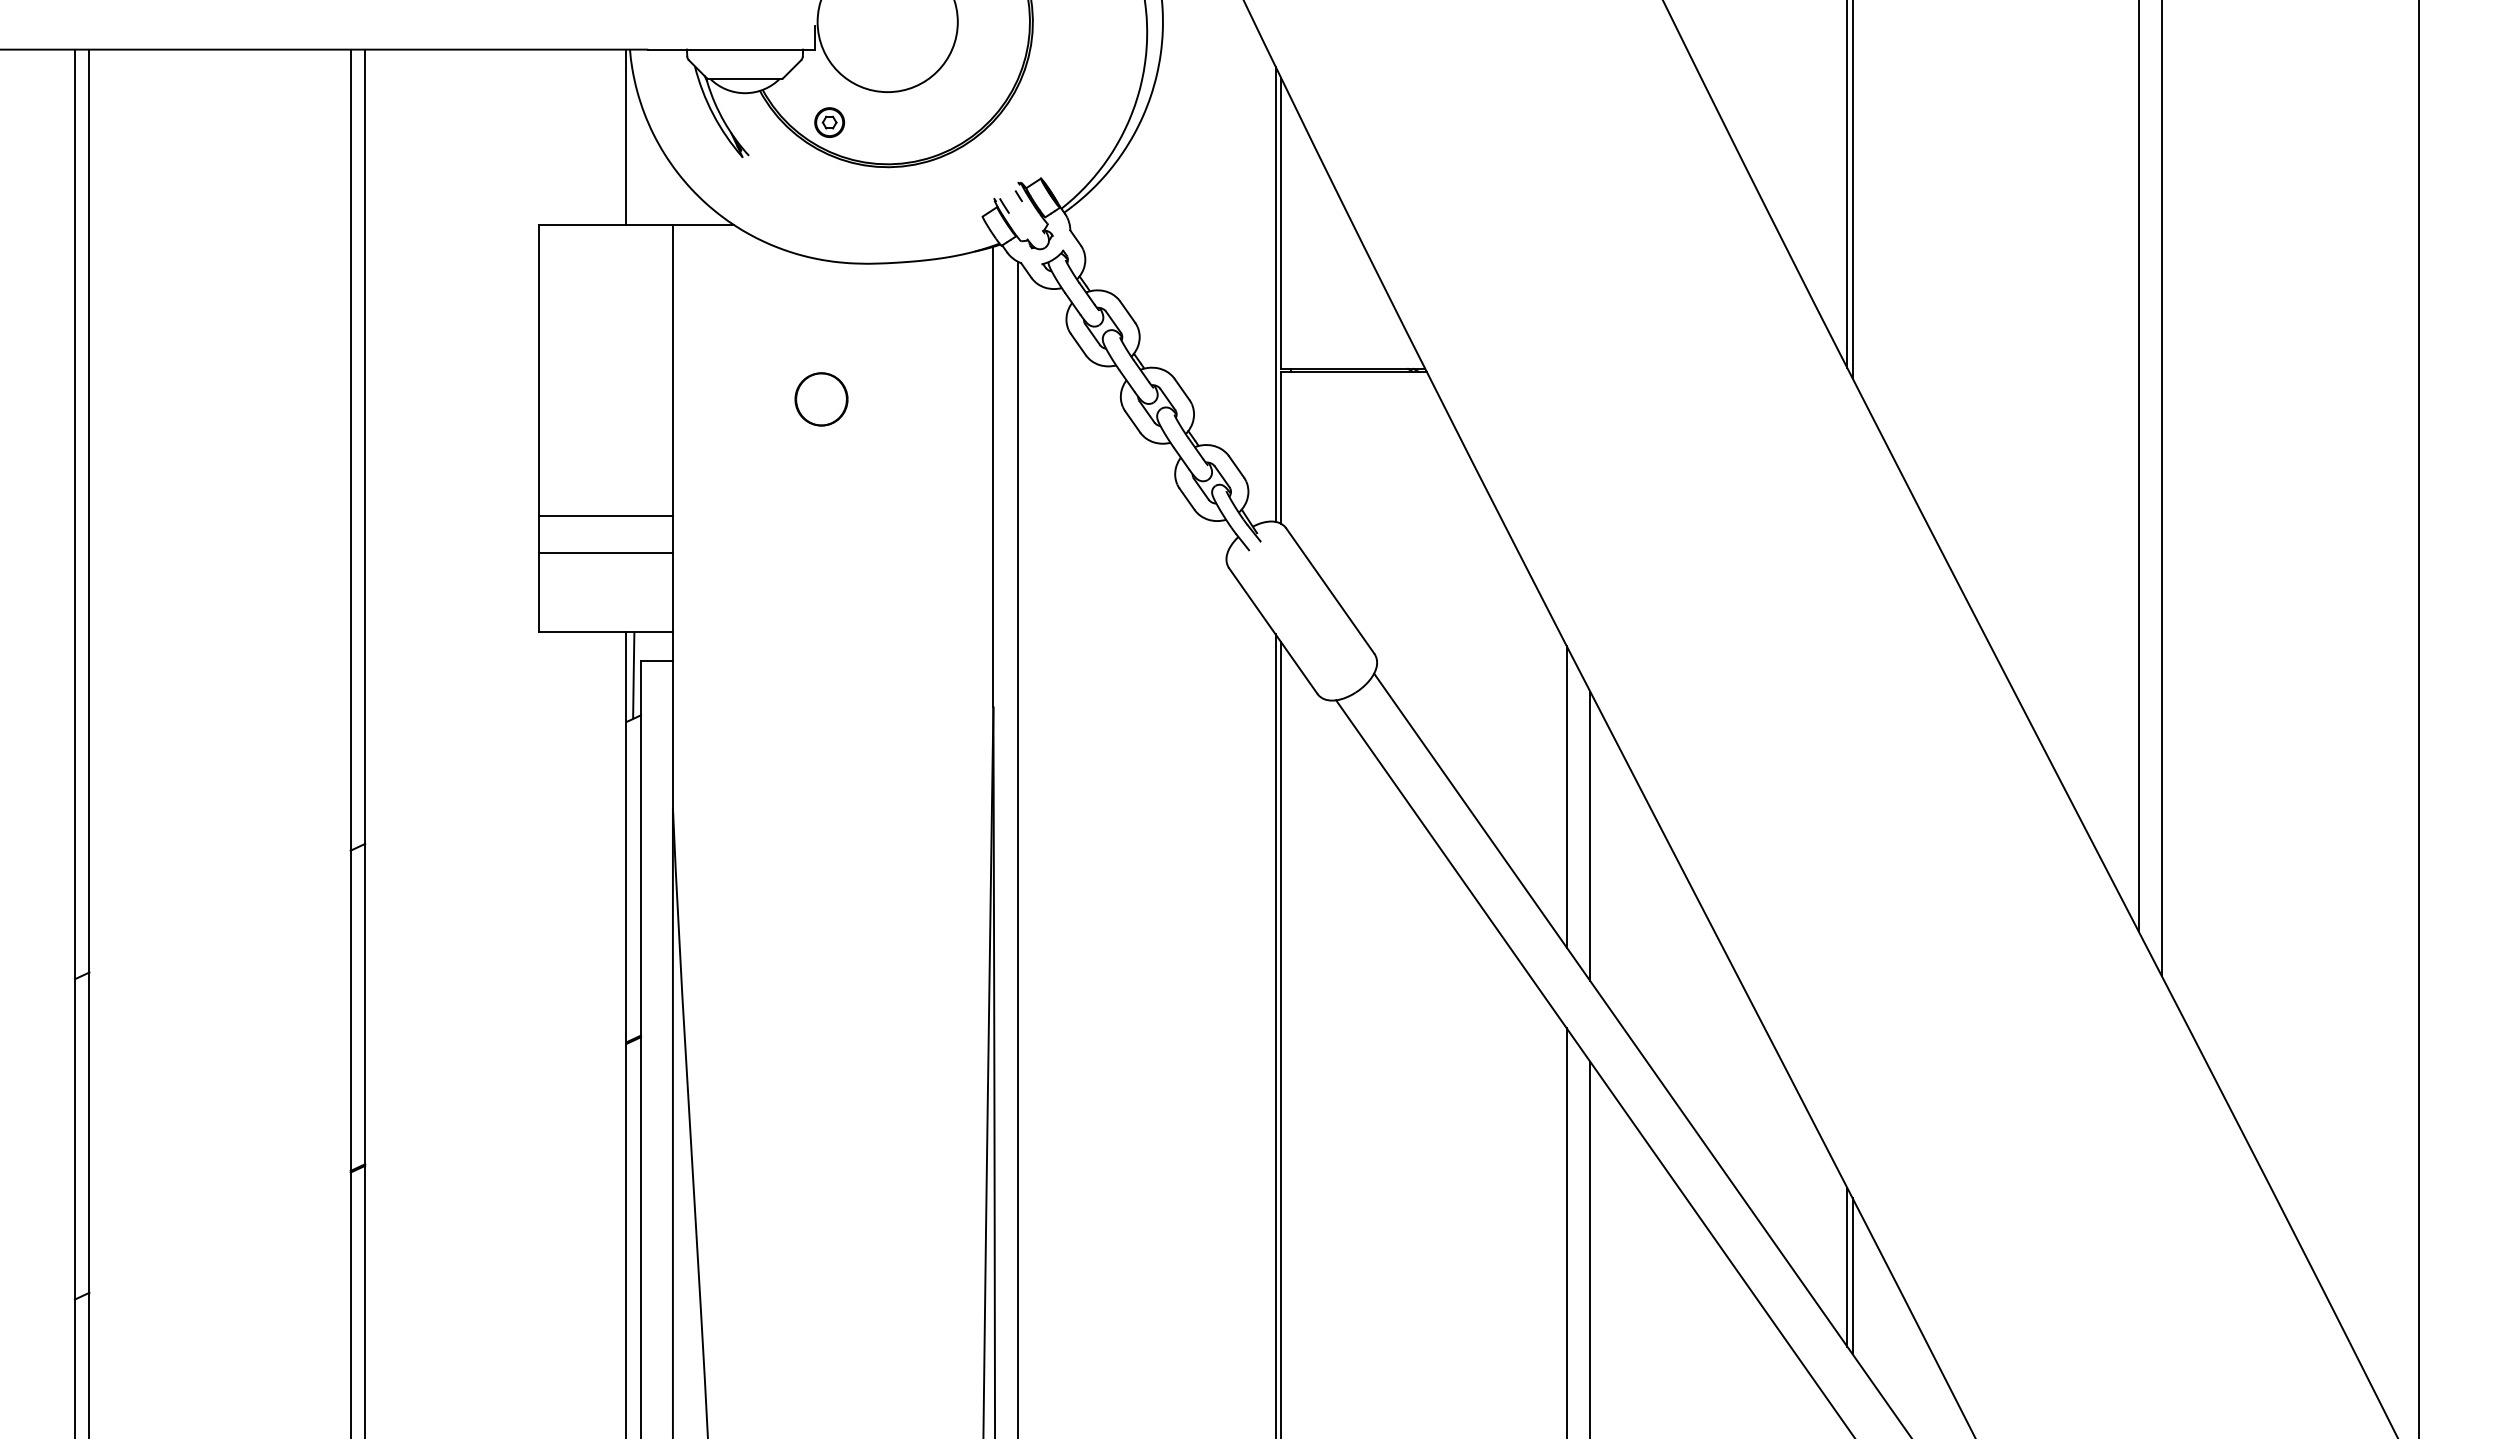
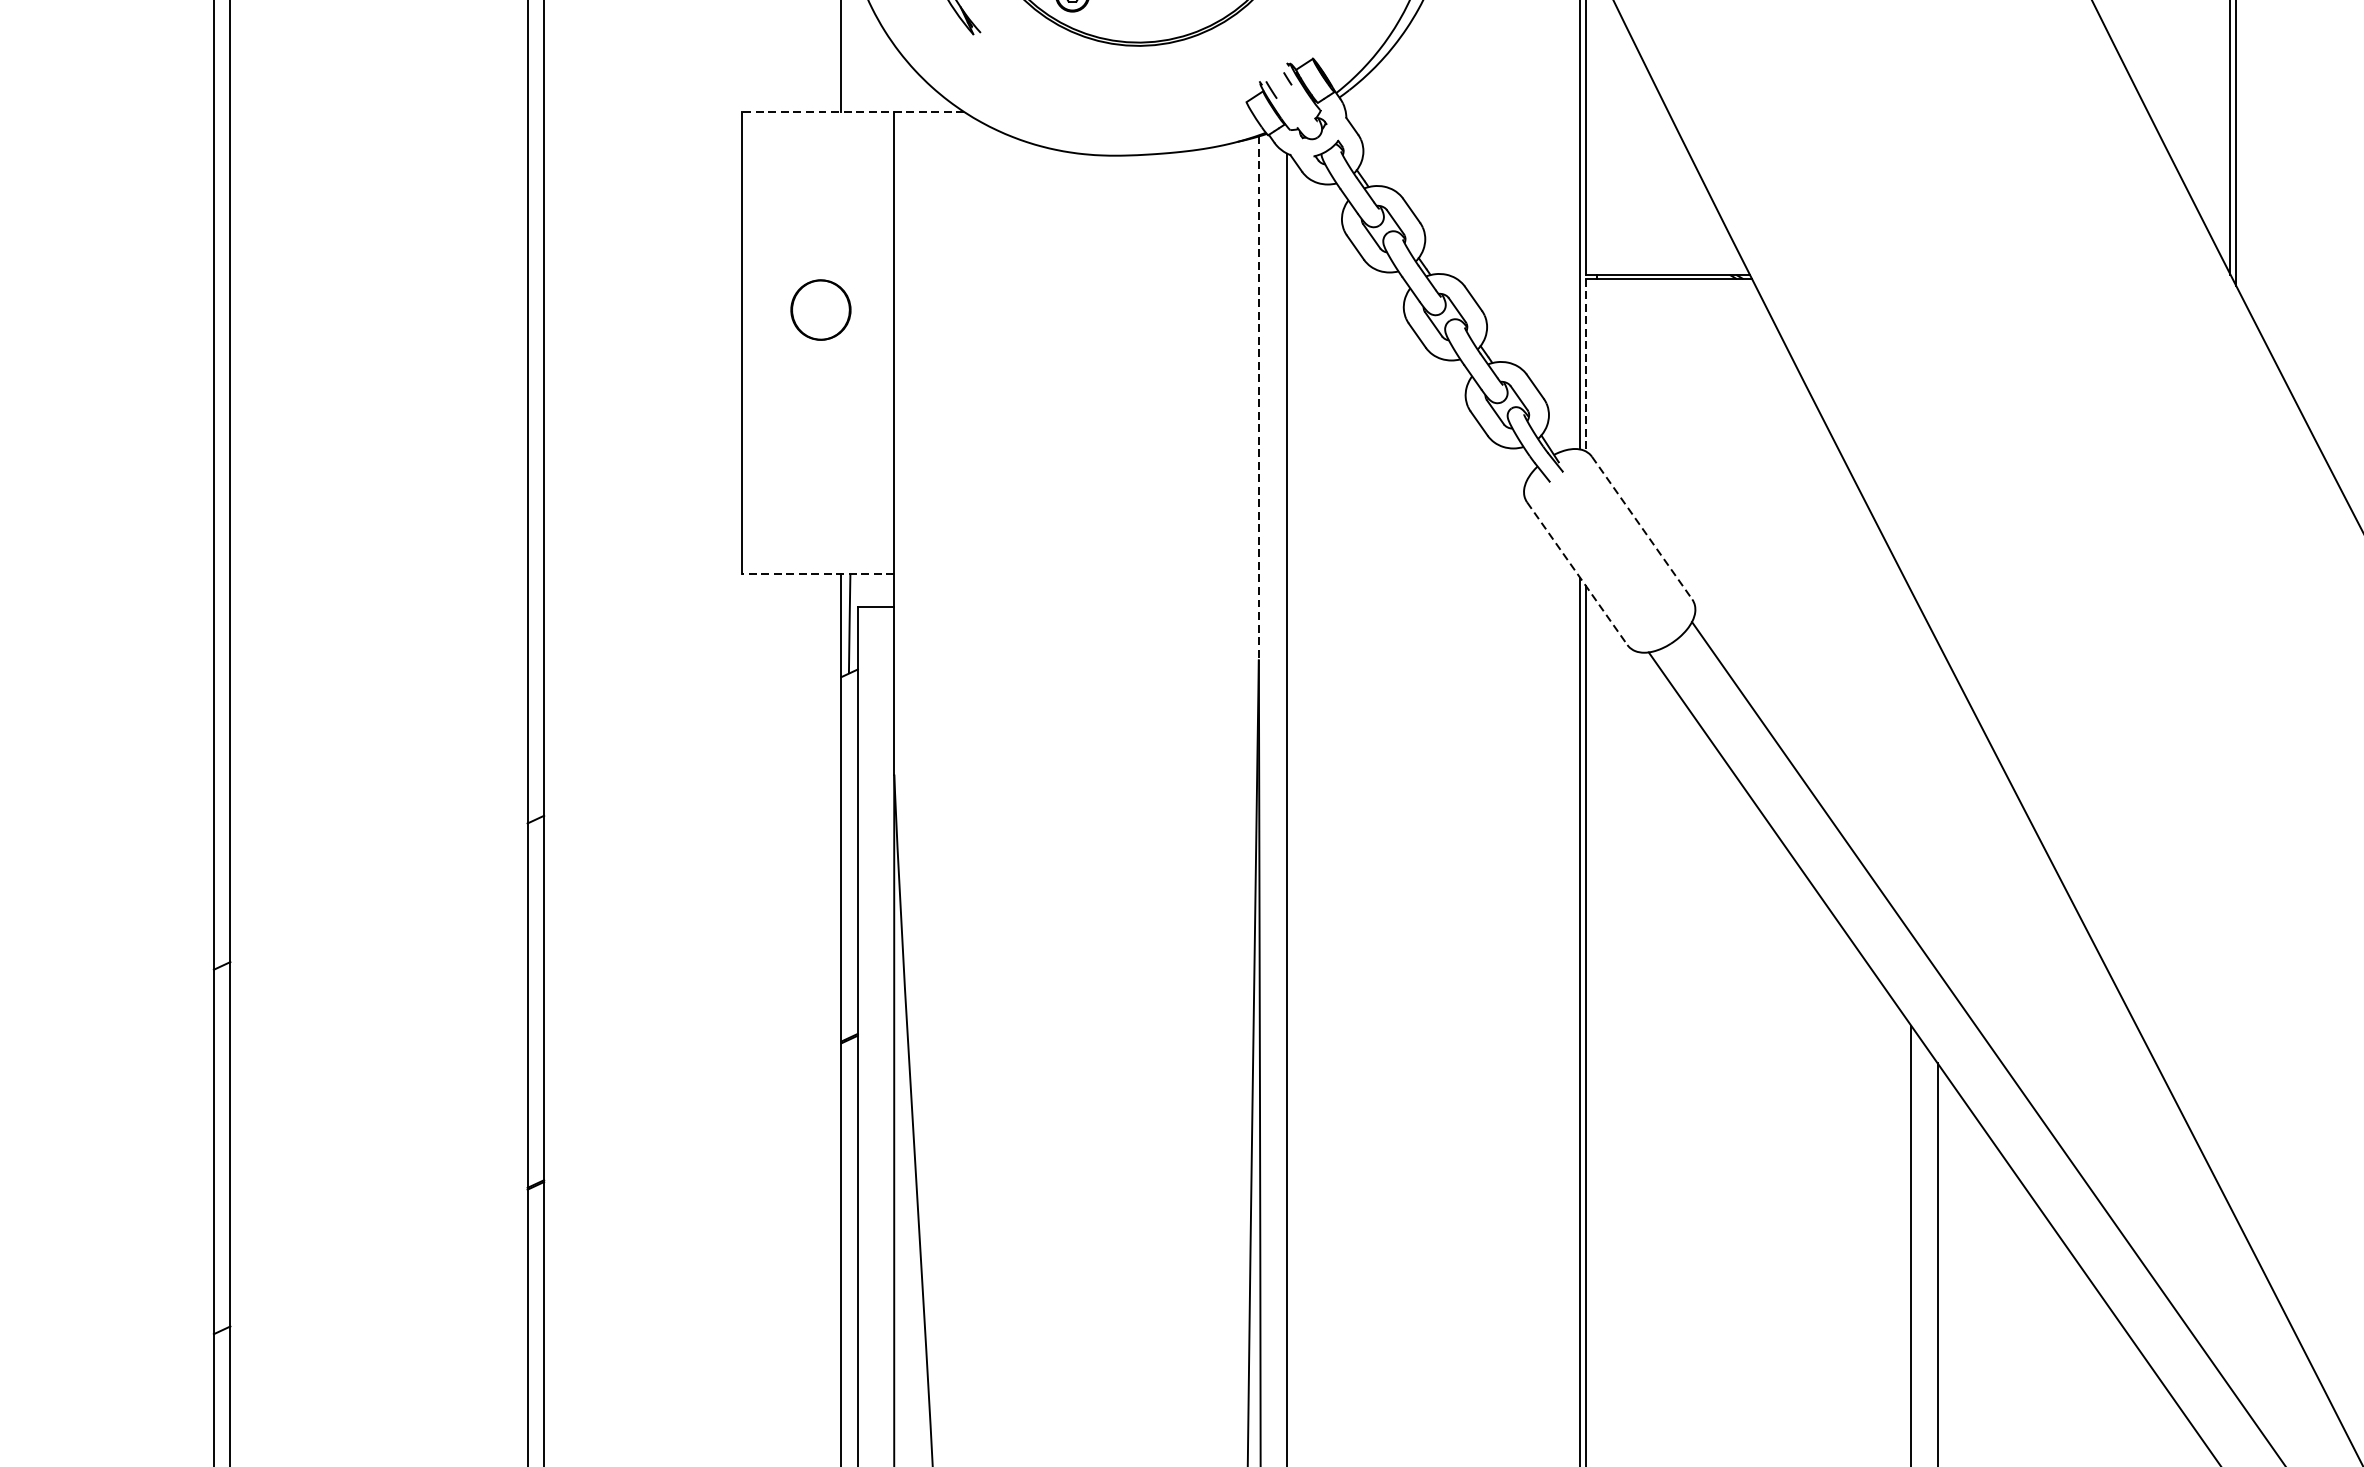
line: (636, 225) -> (852, 112), solid -> dashed
part: (821, 399) -> (820, 310), moved
line: (1280, 447) -> (1585, 364), solid -> dashed
line: (993, 476) -> (1258, 397), solid -> dashed
line: (605, 515) -> (817, 442), removed
line: (605, 553) -> (817, 485), removed
line: (1330, 591) -> (1642, 528), solid -> dashed
line: (606, 631) -> (818, 574), solid -> dashed
line: (1273, 631) -> (1577, 574), solid -> dashed
line: (1566, 796) -> (1910, 761), removed
line: (1590, 835) -> (1938, 806), removed
line: (1847, 1267) -> (2230, 1297), removed
line: (1852, 1276) -> (2236, 1307), removed

